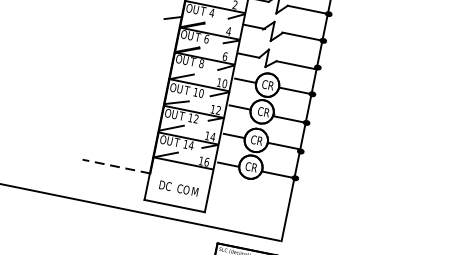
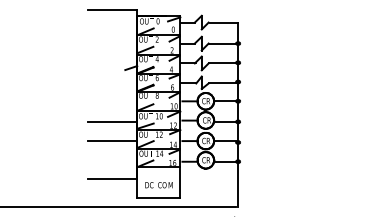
line: (132, 86) -> (112, 121), added
line: (126, 114) -> (112, 141), added
line: (116, 166) -> (112, 178), dashed -> solid

